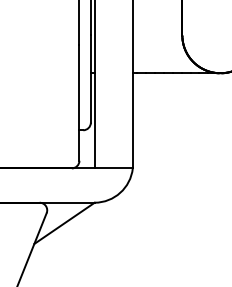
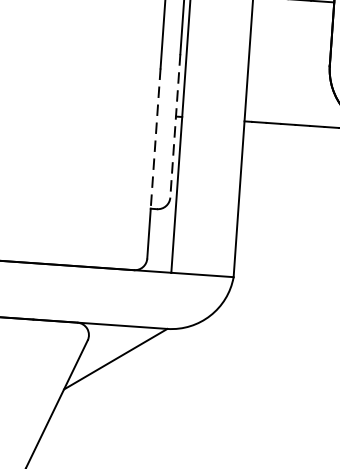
line: (90, 78) -> (174, 125), solid -> dashed
line: (79, 87) -> (155, 138), solid -> dashed

